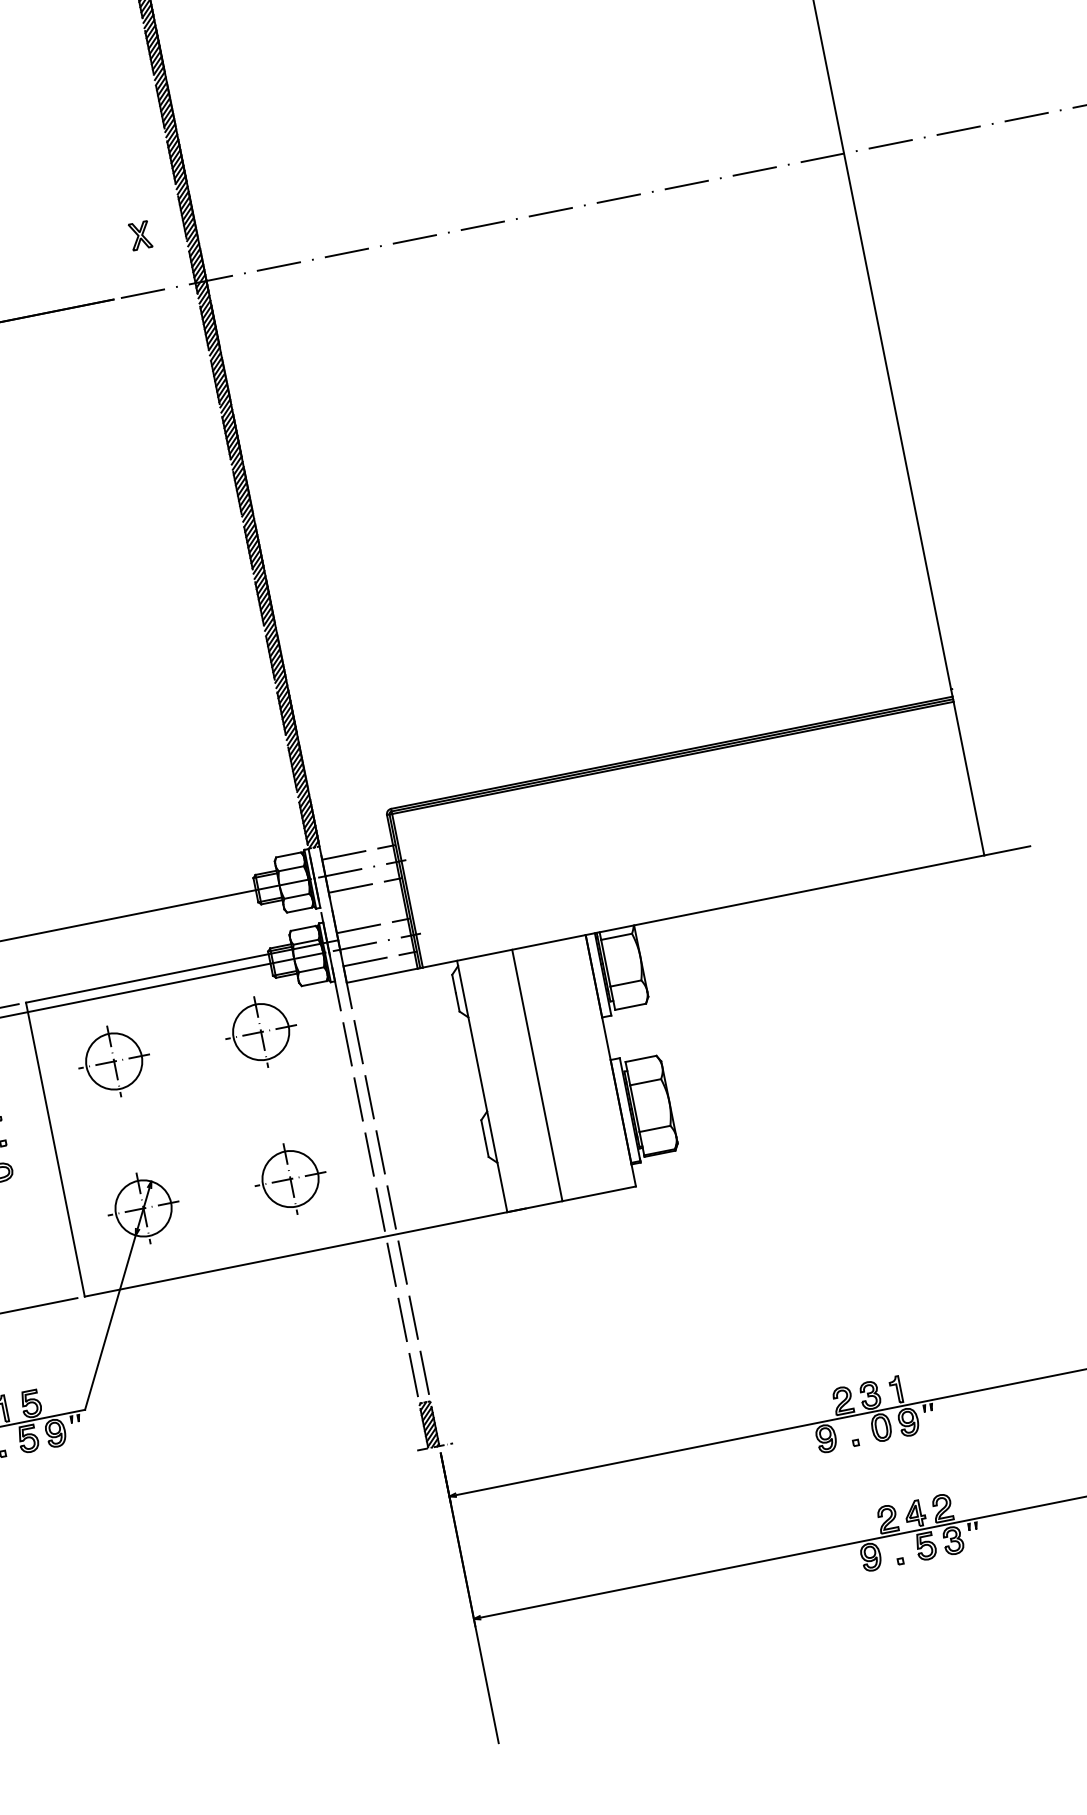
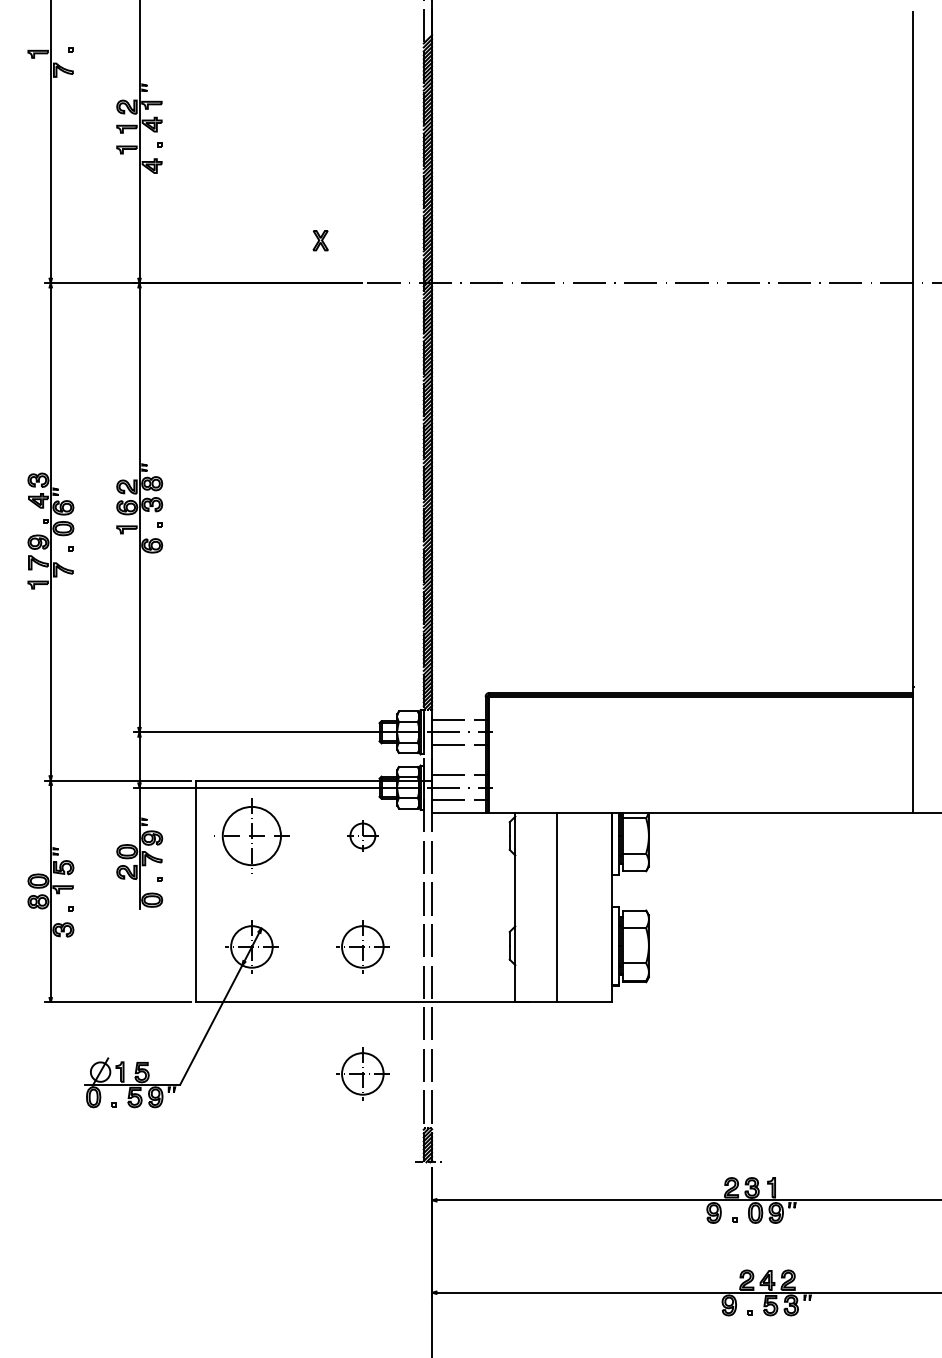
part: (140, 235) -> (320, 240), moved
part: (260, 1031) -> (362, 835), size x0.6
part: (113, 1060) -> (251, 835), size x1.4
part: (323, 1346) -> (362, 1073), added

